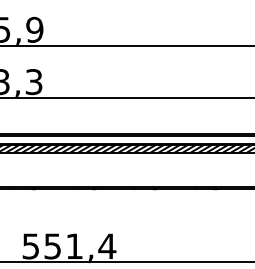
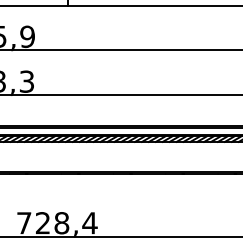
text: (53, 246) -> (43, 223), 551,4 -> 728,4

